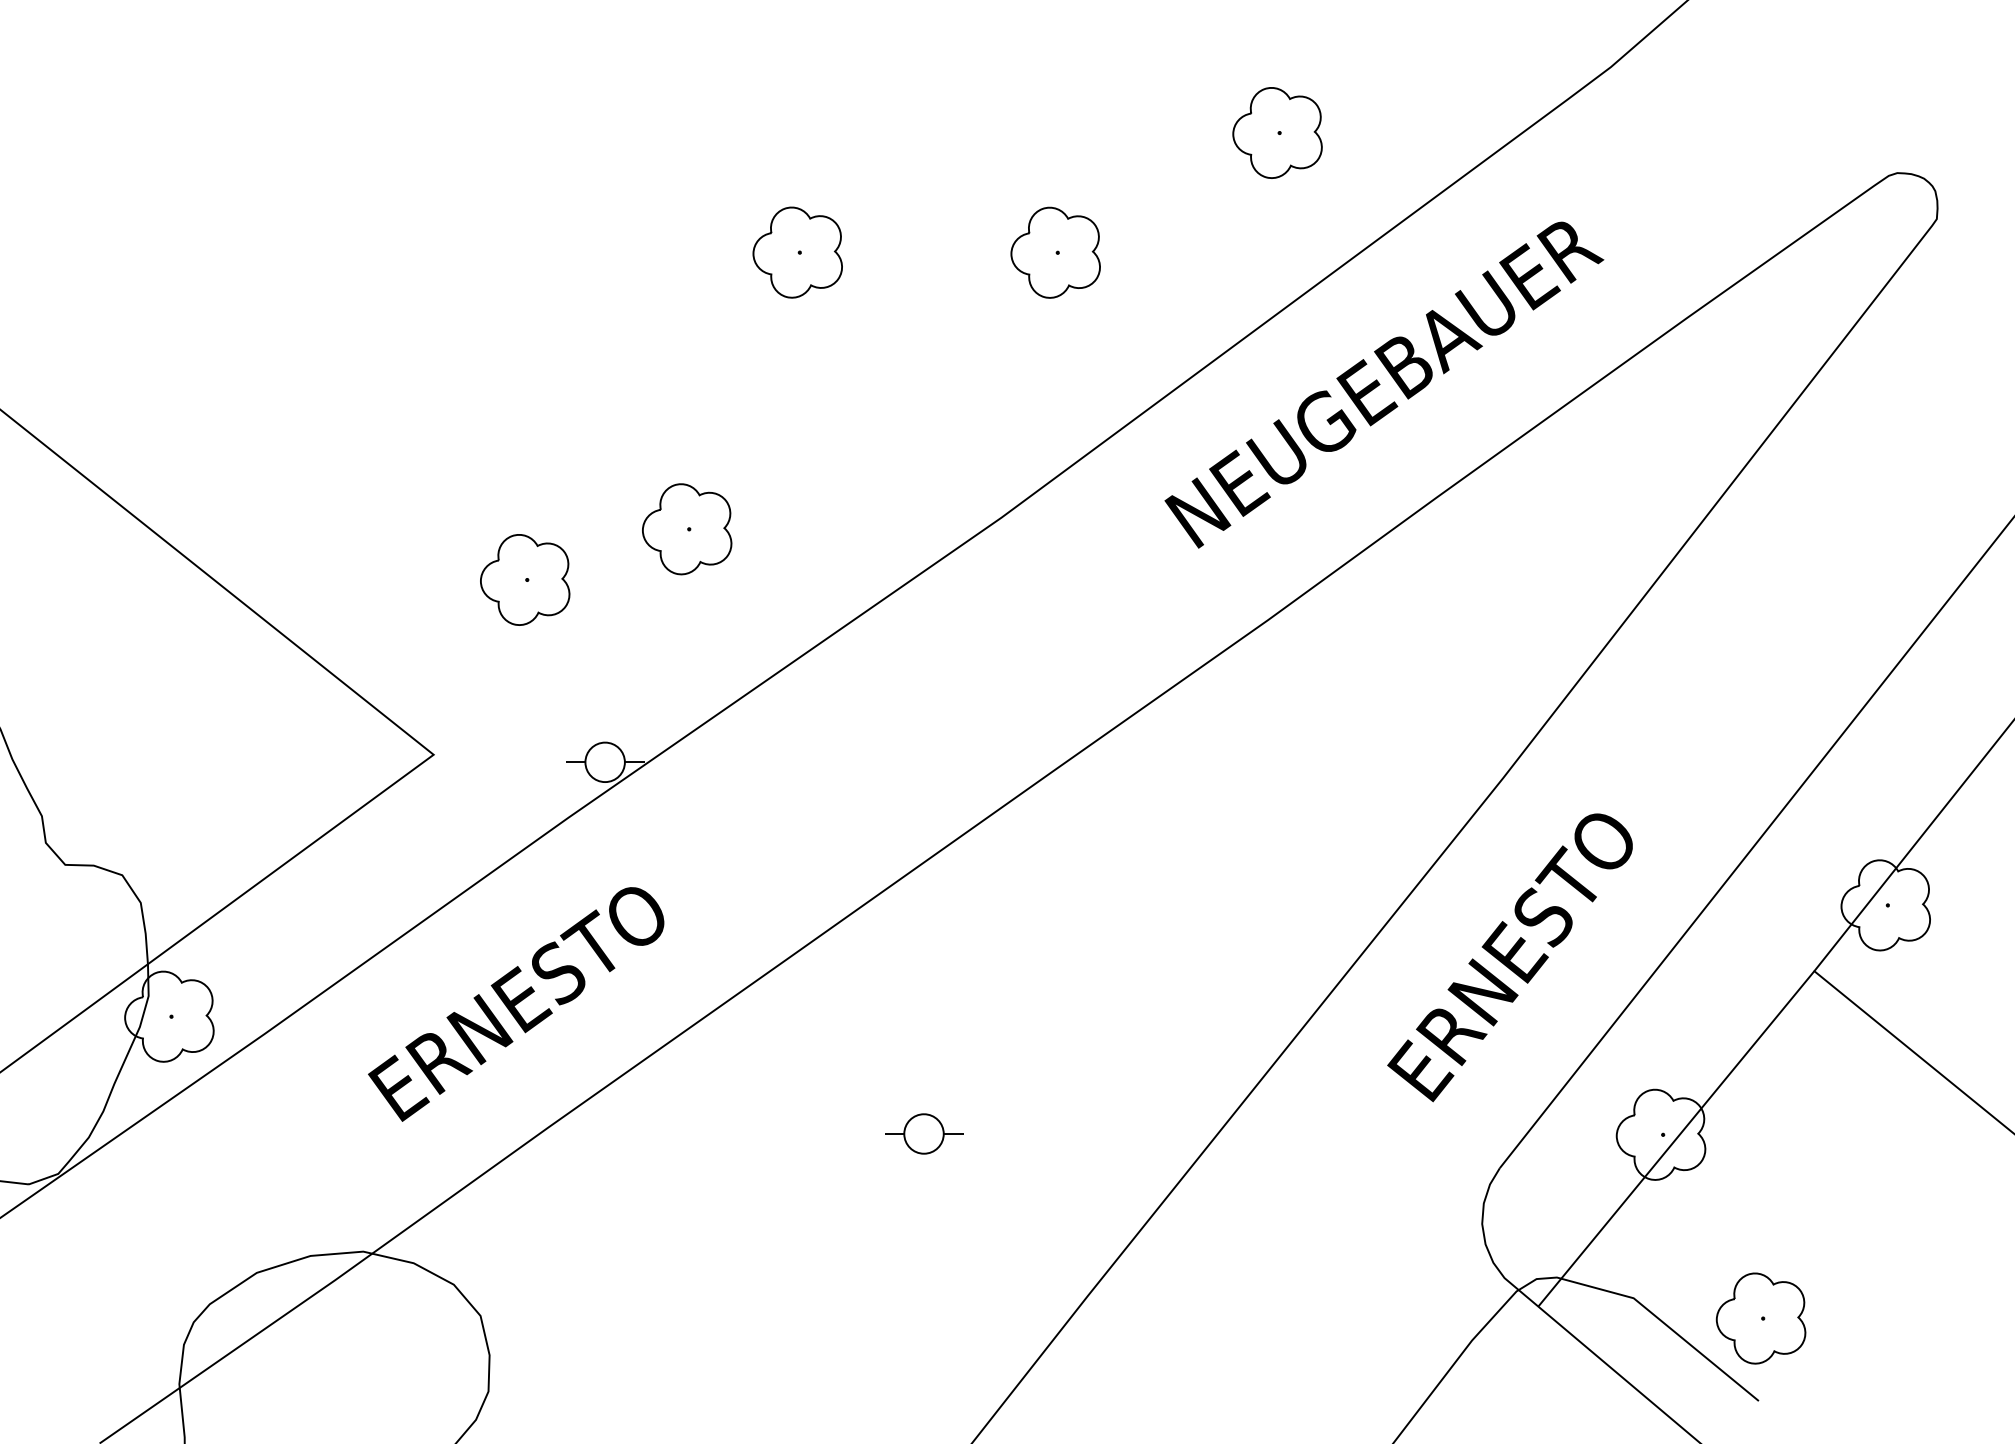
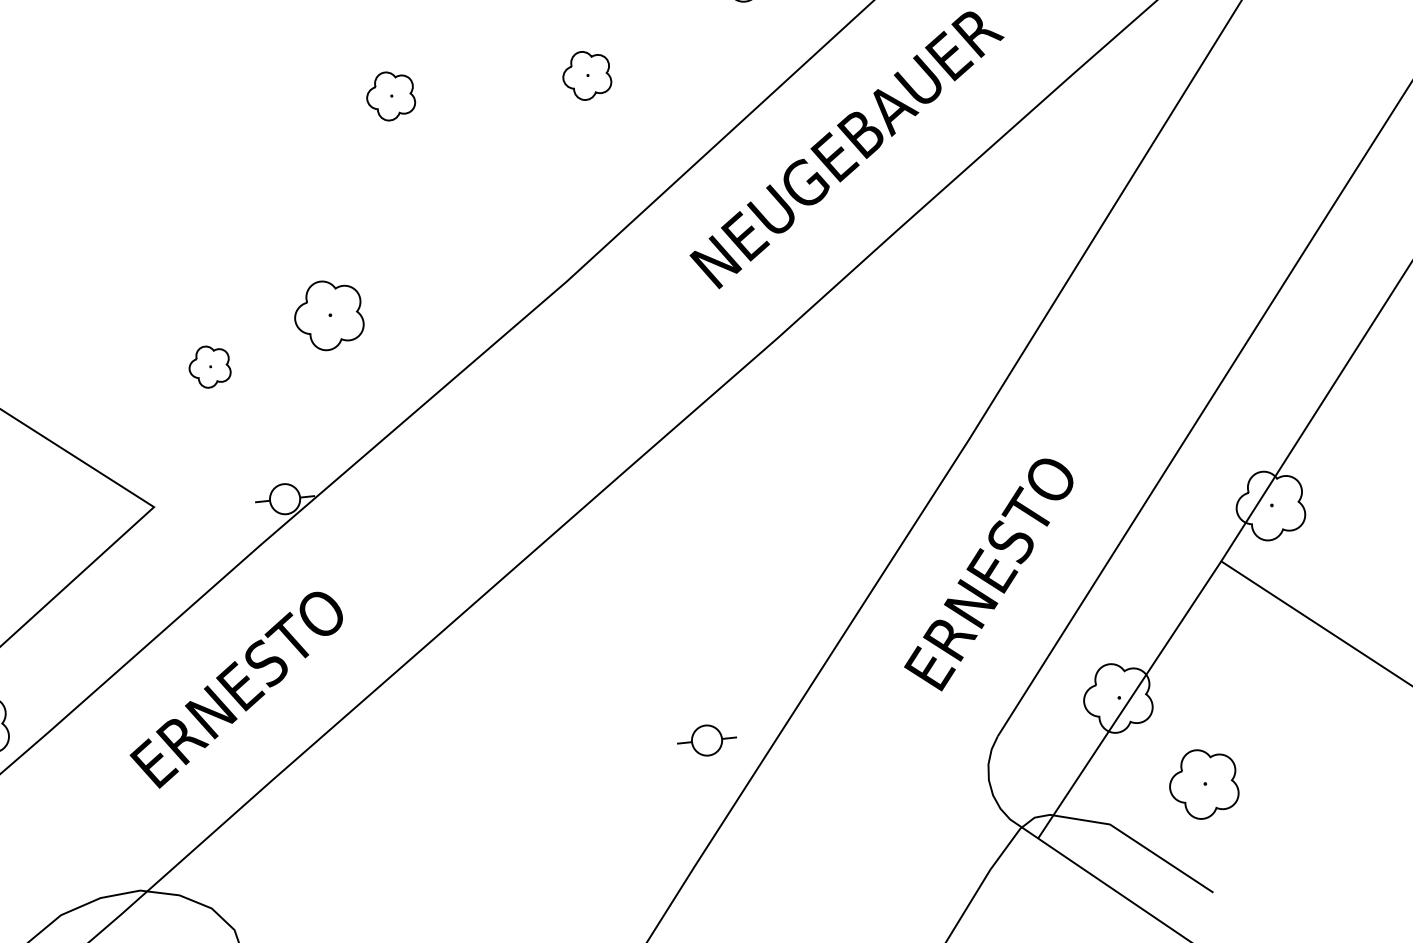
part: (797, 252) -> (390, 96), size x0.7
part: (1055, 252) -> (586, 75), size x0.7
part: (525, 579) -> (209, 366), size x0.6
part: (924, 1133) -> (707, 740), moved
part: (1760, 1318) -> (1203, 784), moved

